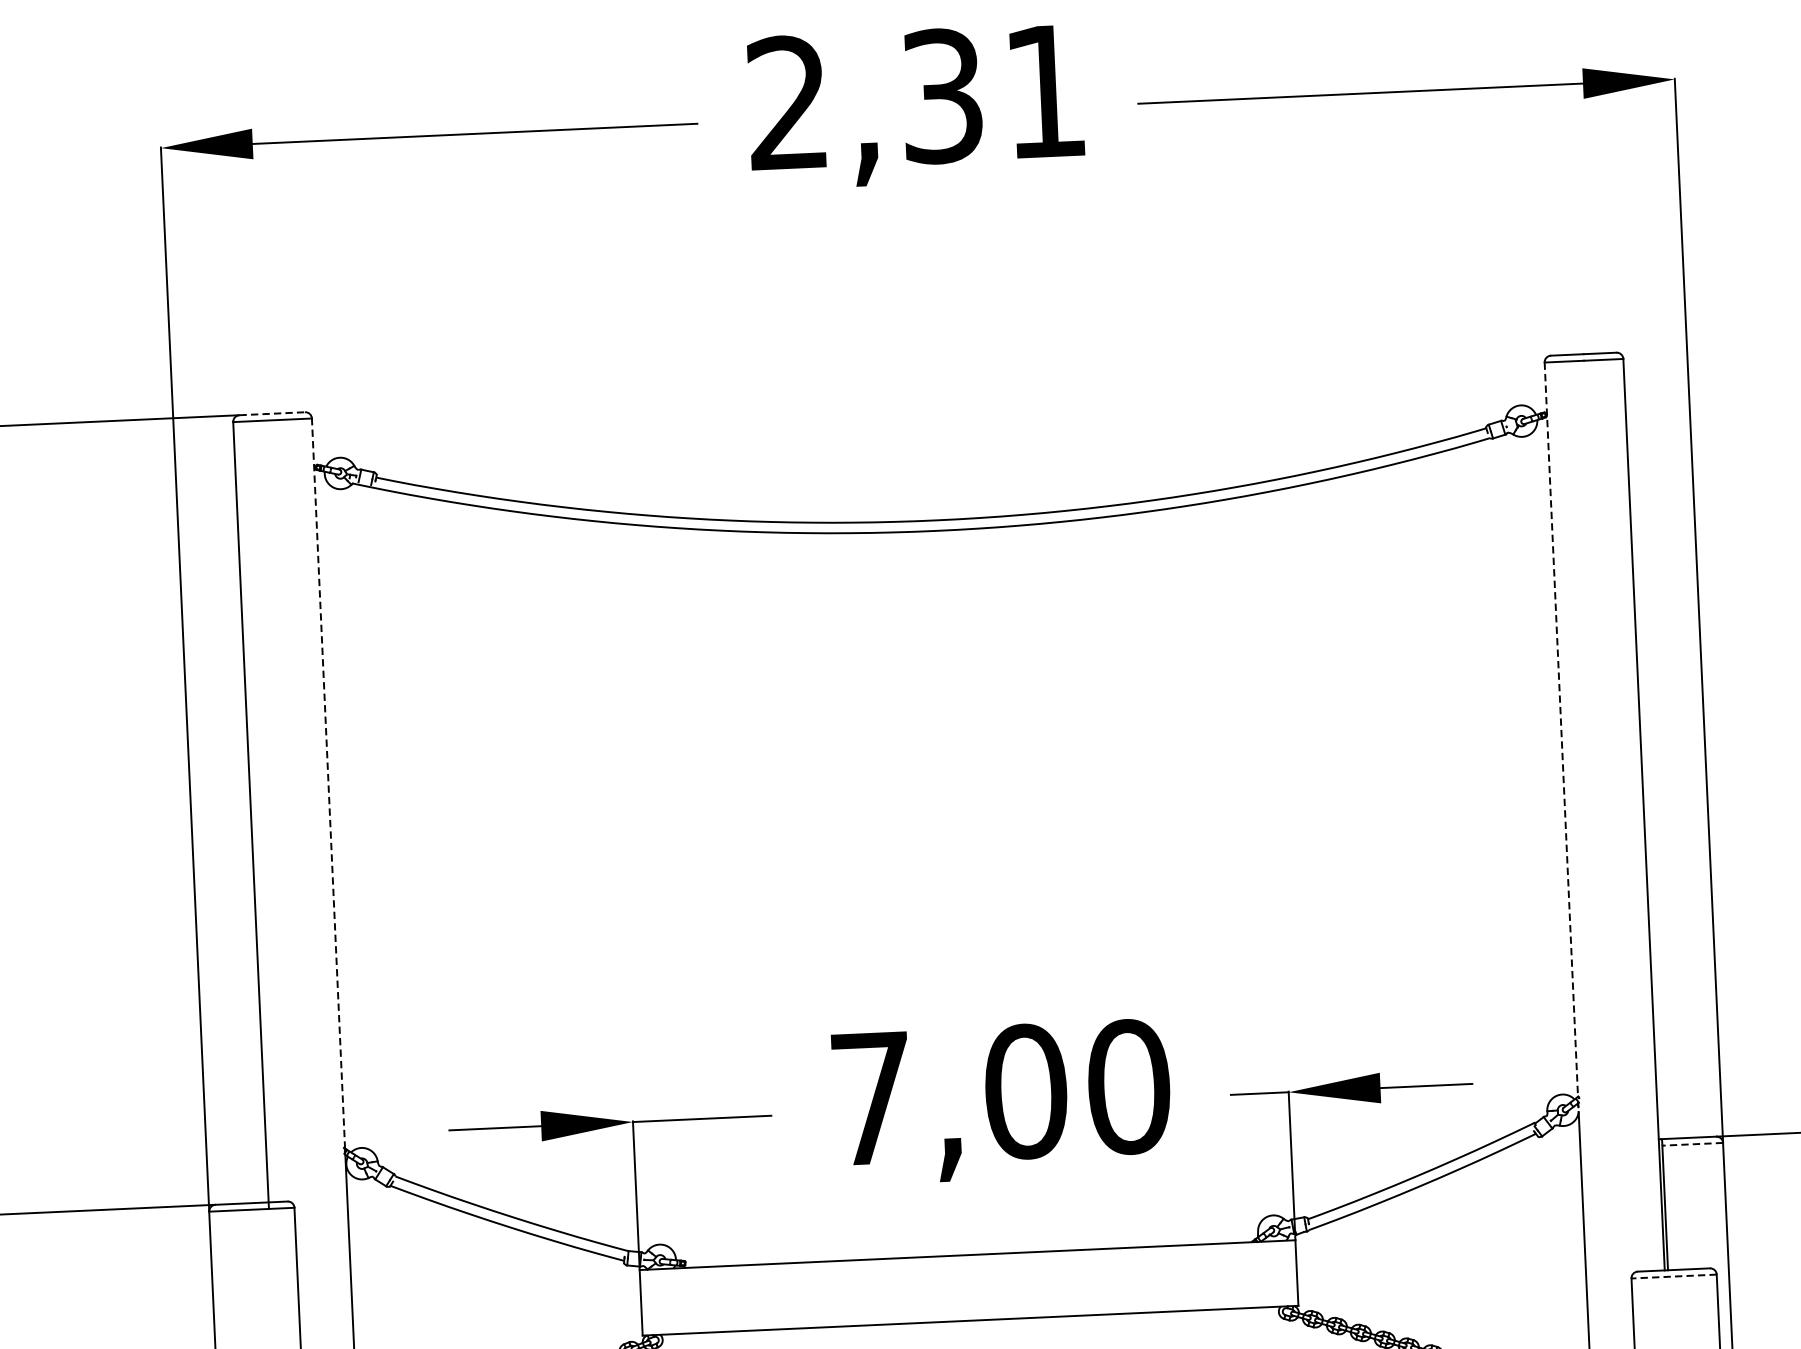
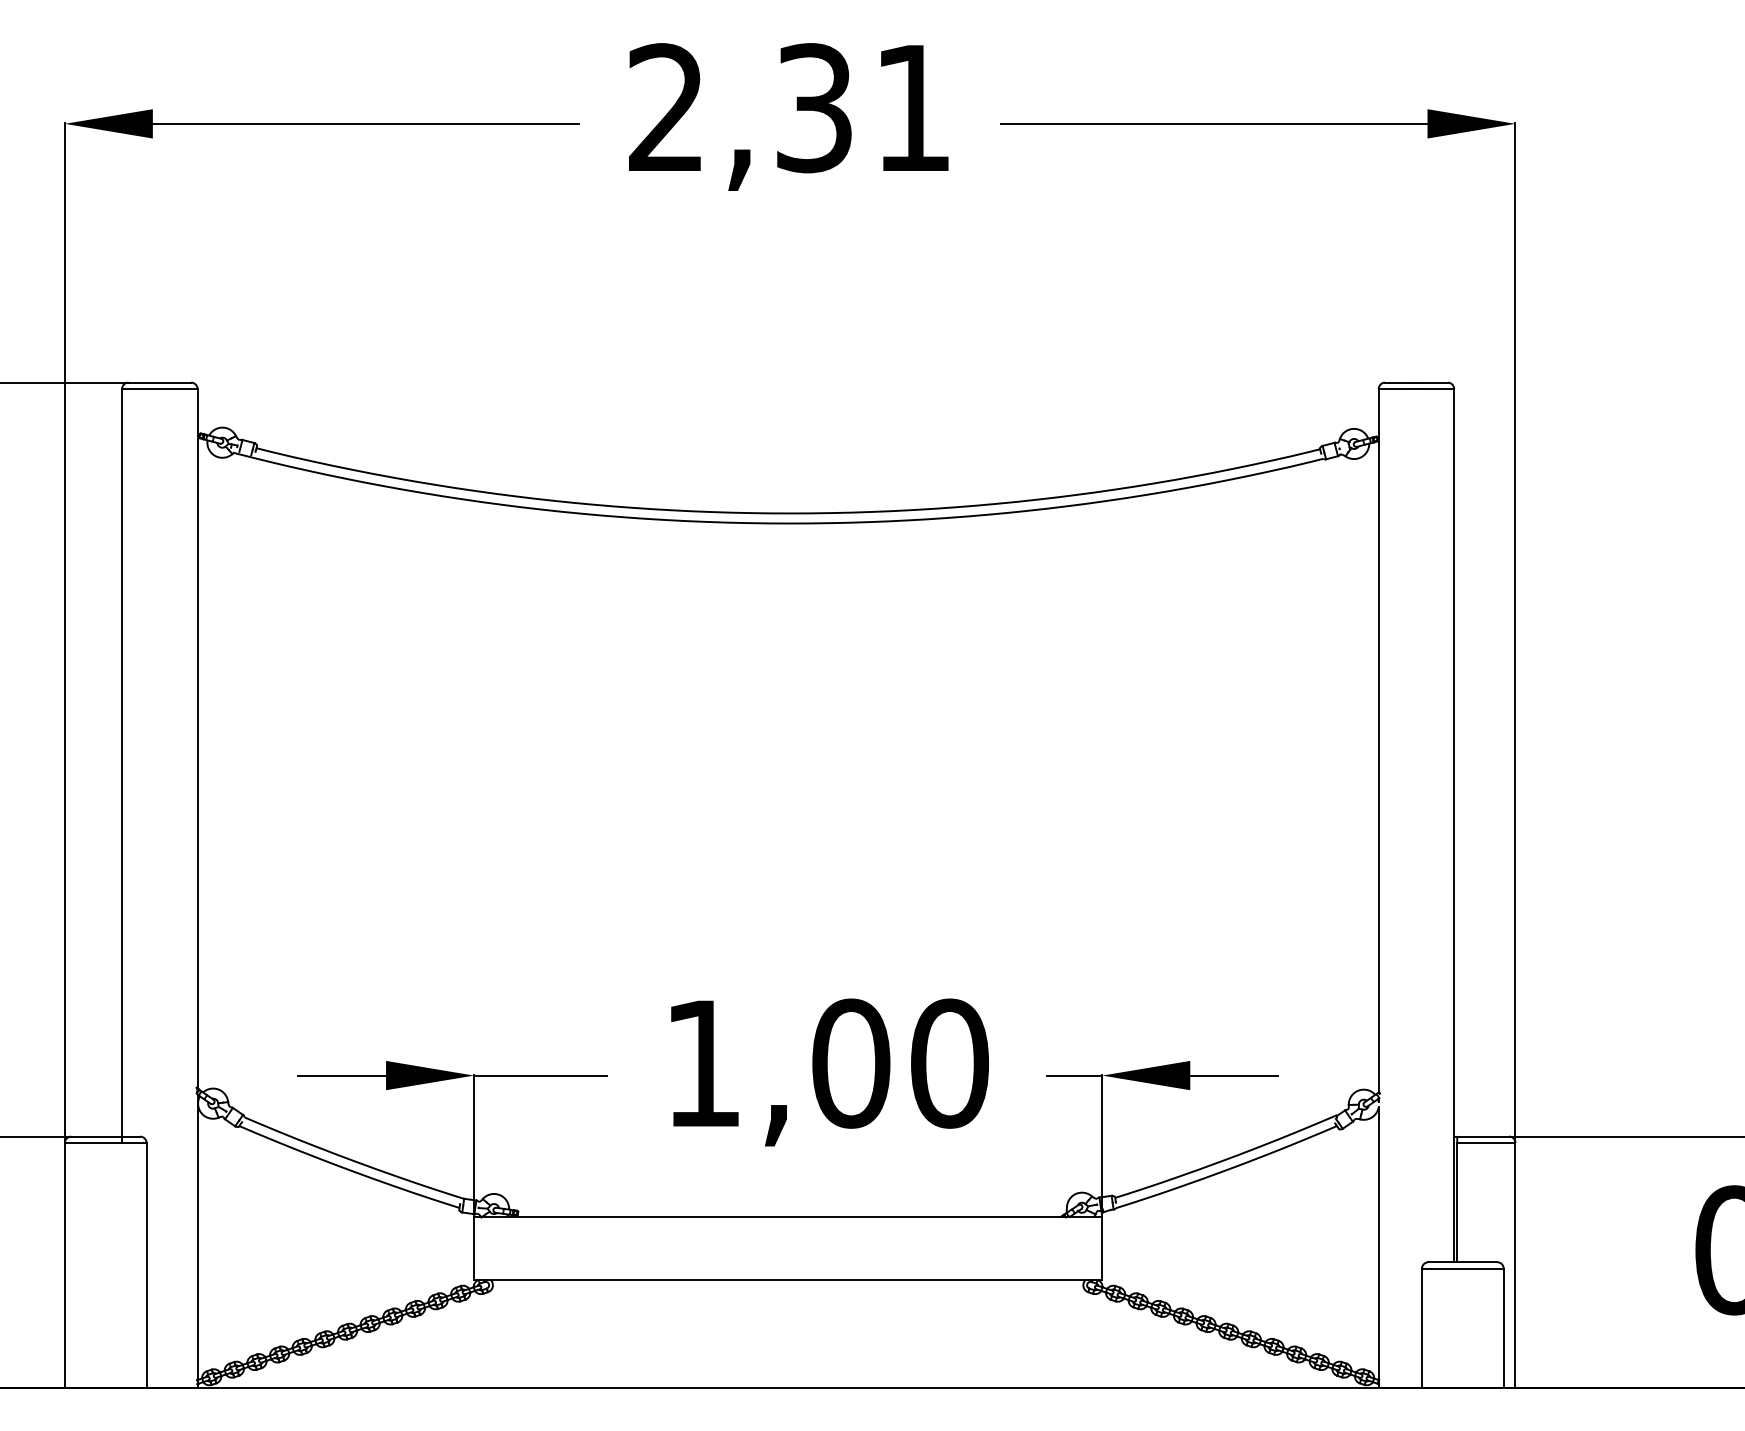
line: (272, 413) -> (160, 382), dashed -> solid
line: (1561, 729) -> (1378, 740), dashed -> solid
line: (328, 783) -> (197, 738), dashed -> solid
text: (871, 1098) -> (703, 1063), 7,00 -> 1,00
line: (1691, 1143) -> (1485, 1142), dashed -> solid
line: (1673, 1276) -> (1462, 1268), dashed -> solid

